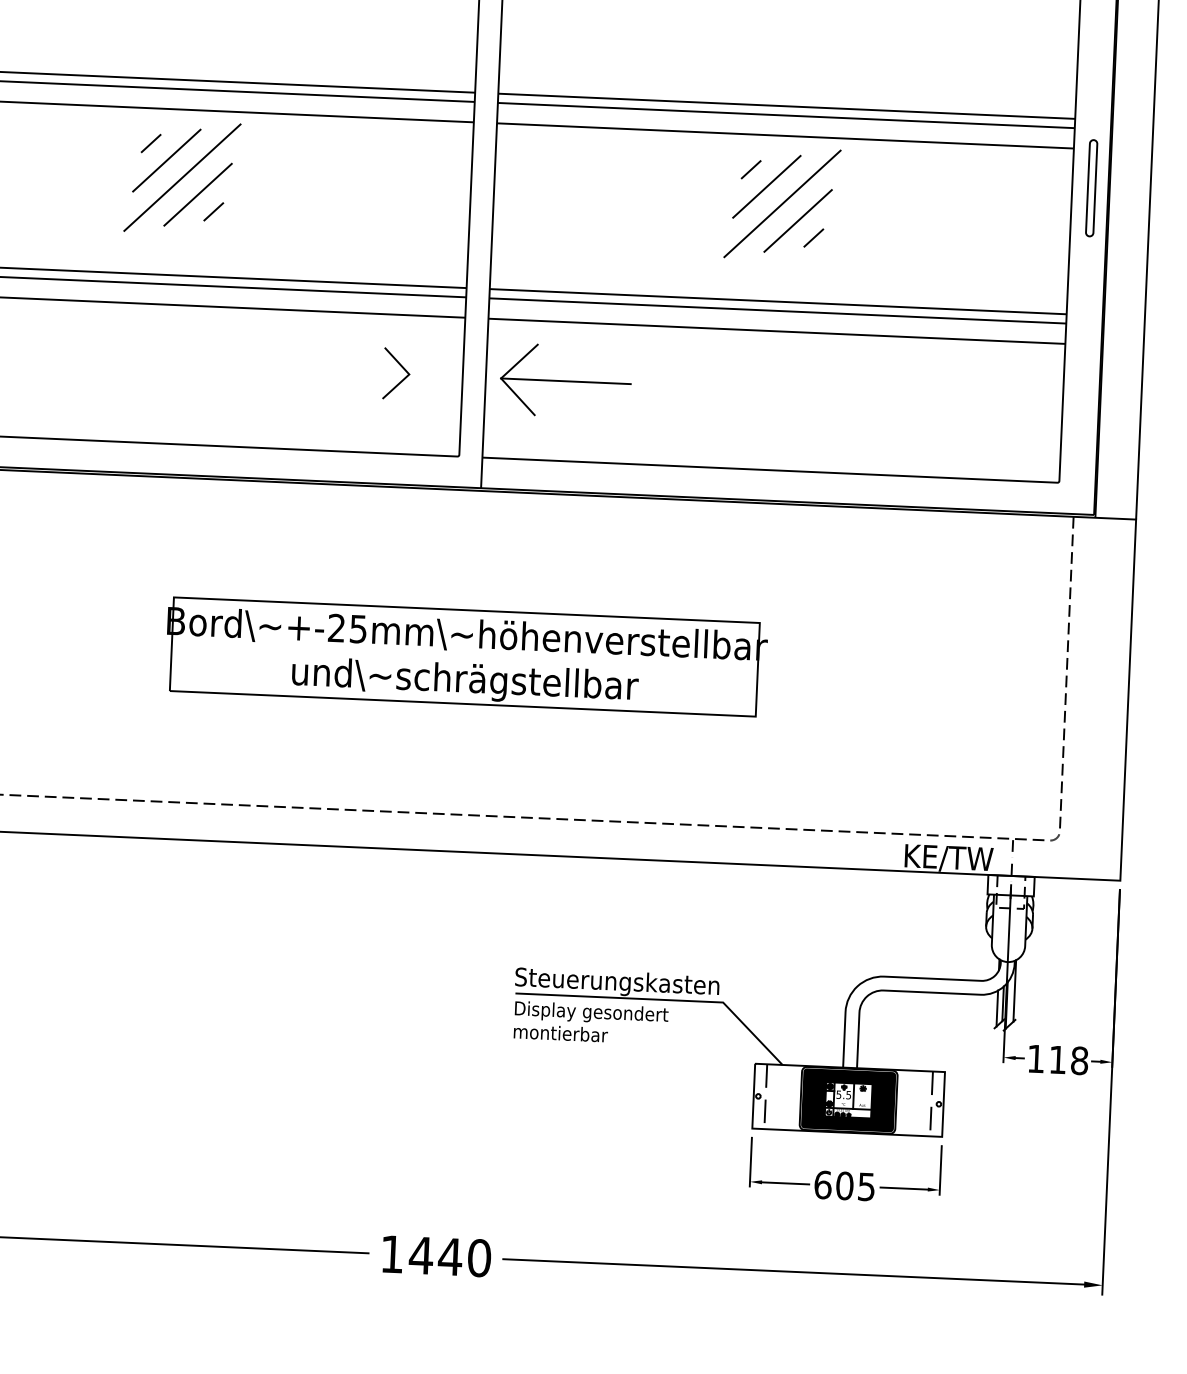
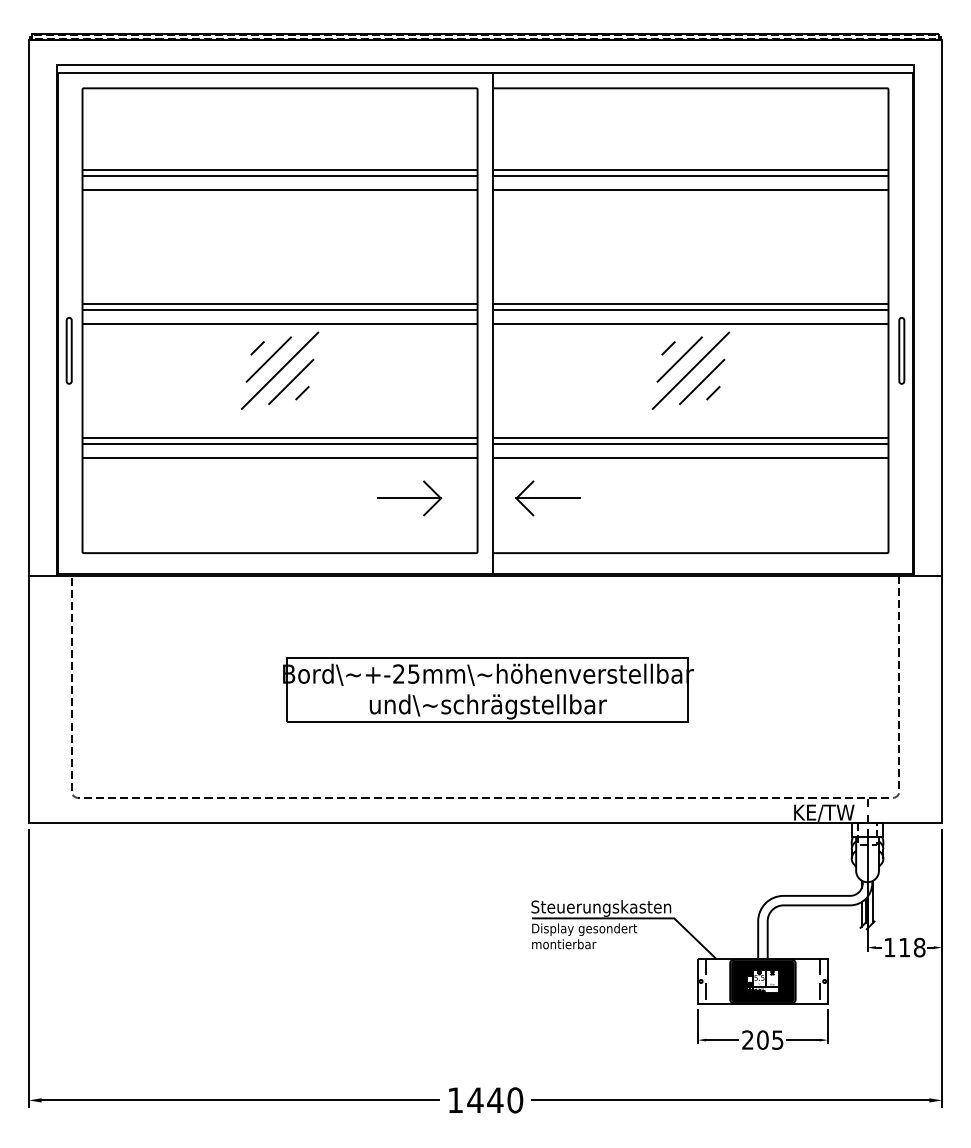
line: (361, 372) -> (408, 498), added
part: (564, 381) -> (547, 498), size x0.71
text: (822, 1184) -> (747, 1039), 605 -> 205

